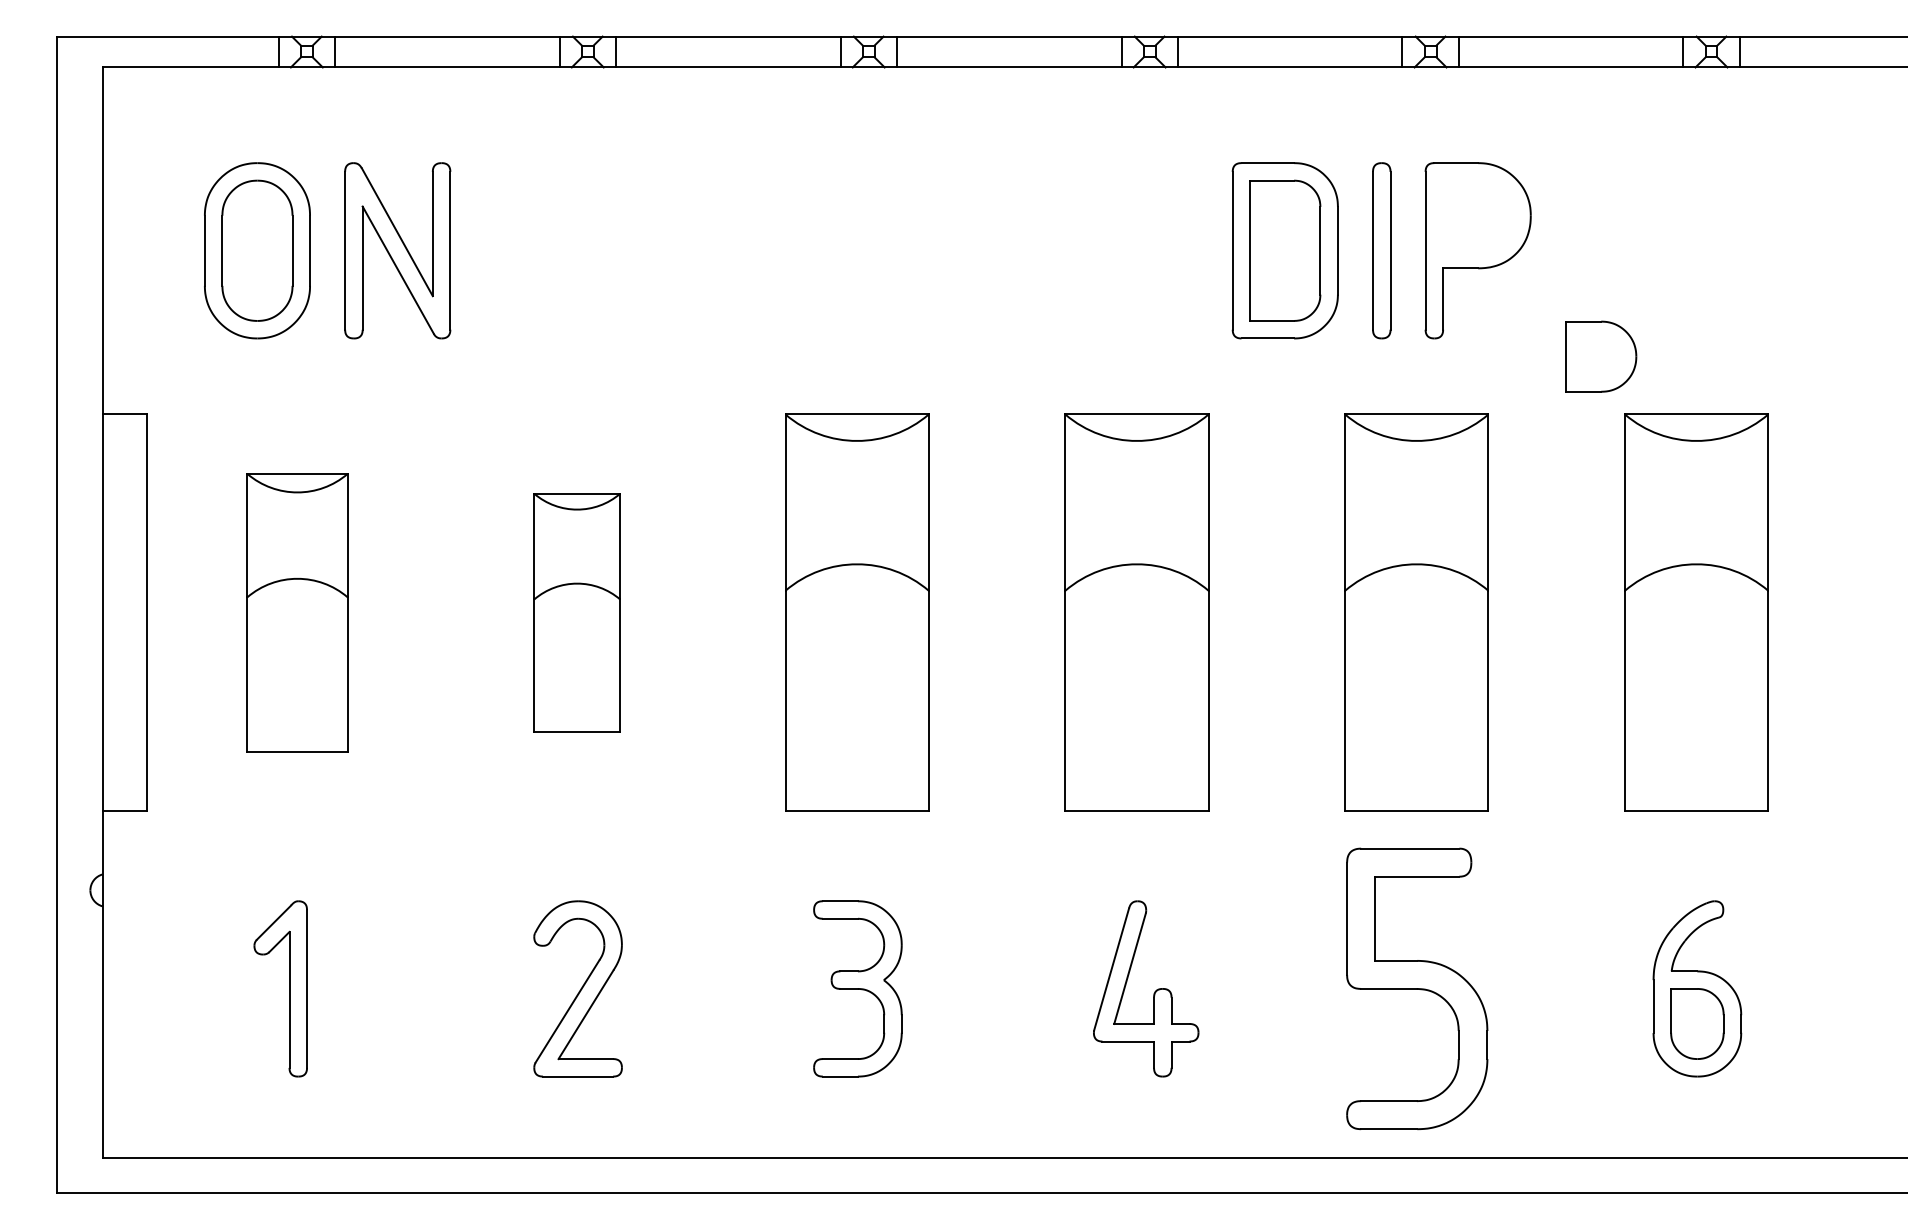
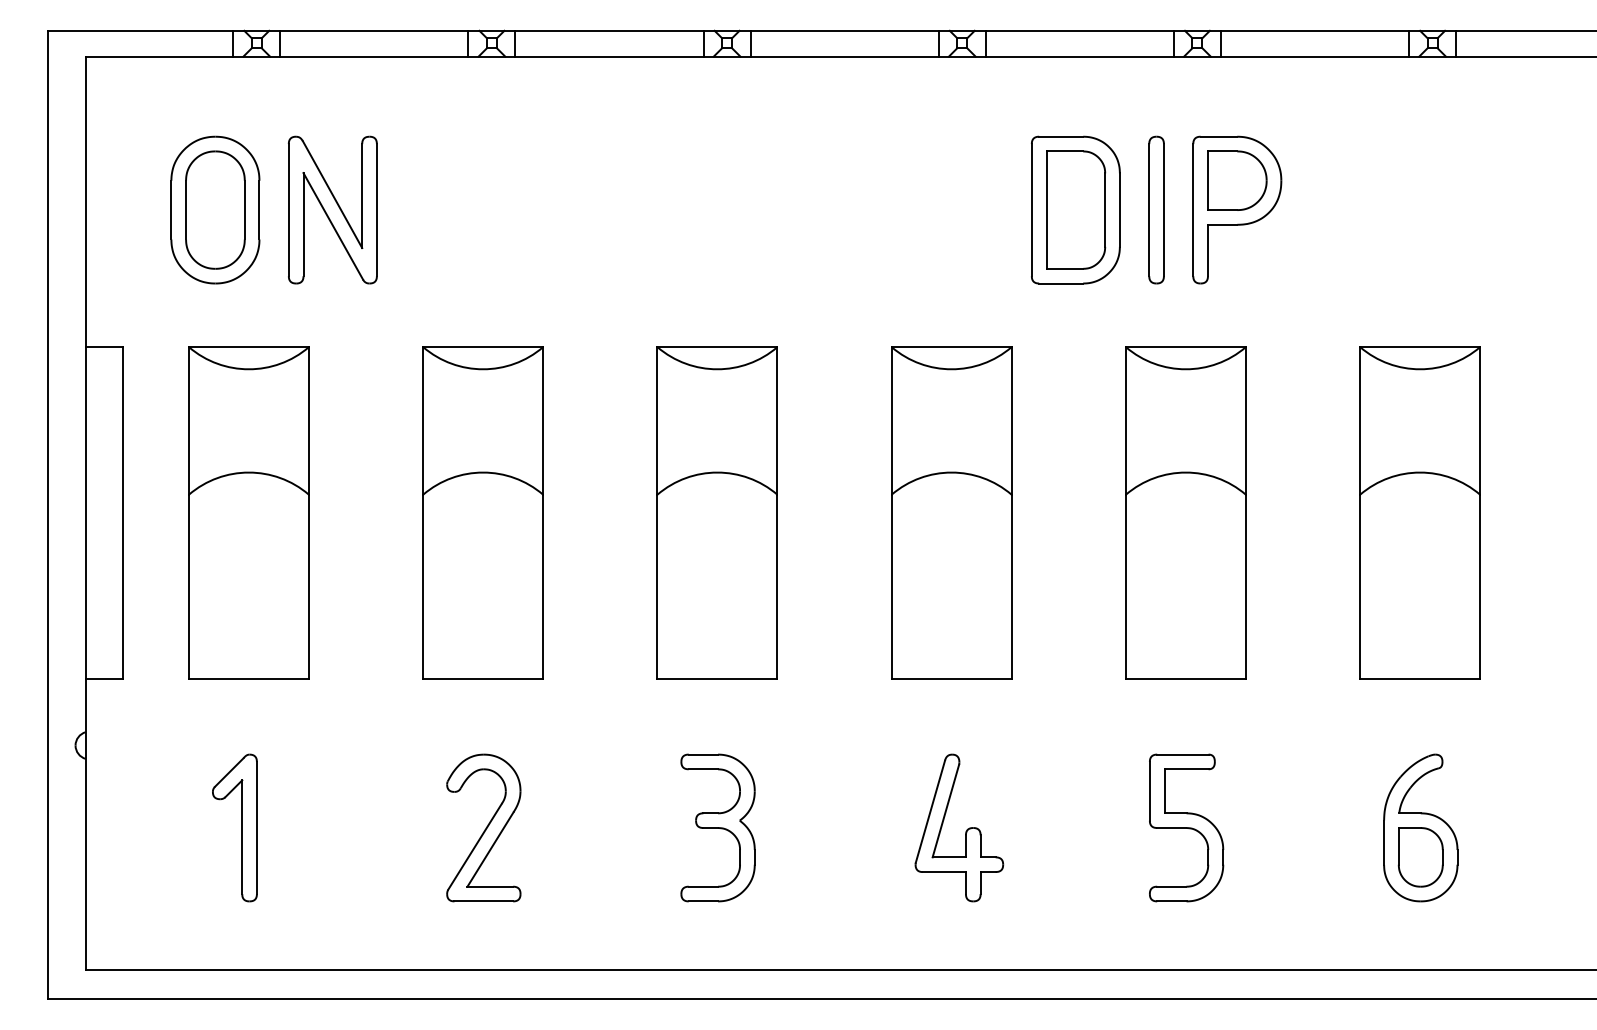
part: (1601, 356) -> (1237, 180), moved
part: (296, 612) -> (248, 512), size x1.43
part: (576, 612) -> (482, 512), size x1.67
part: (1417, 988) -> (1186, 827), size x0.62

